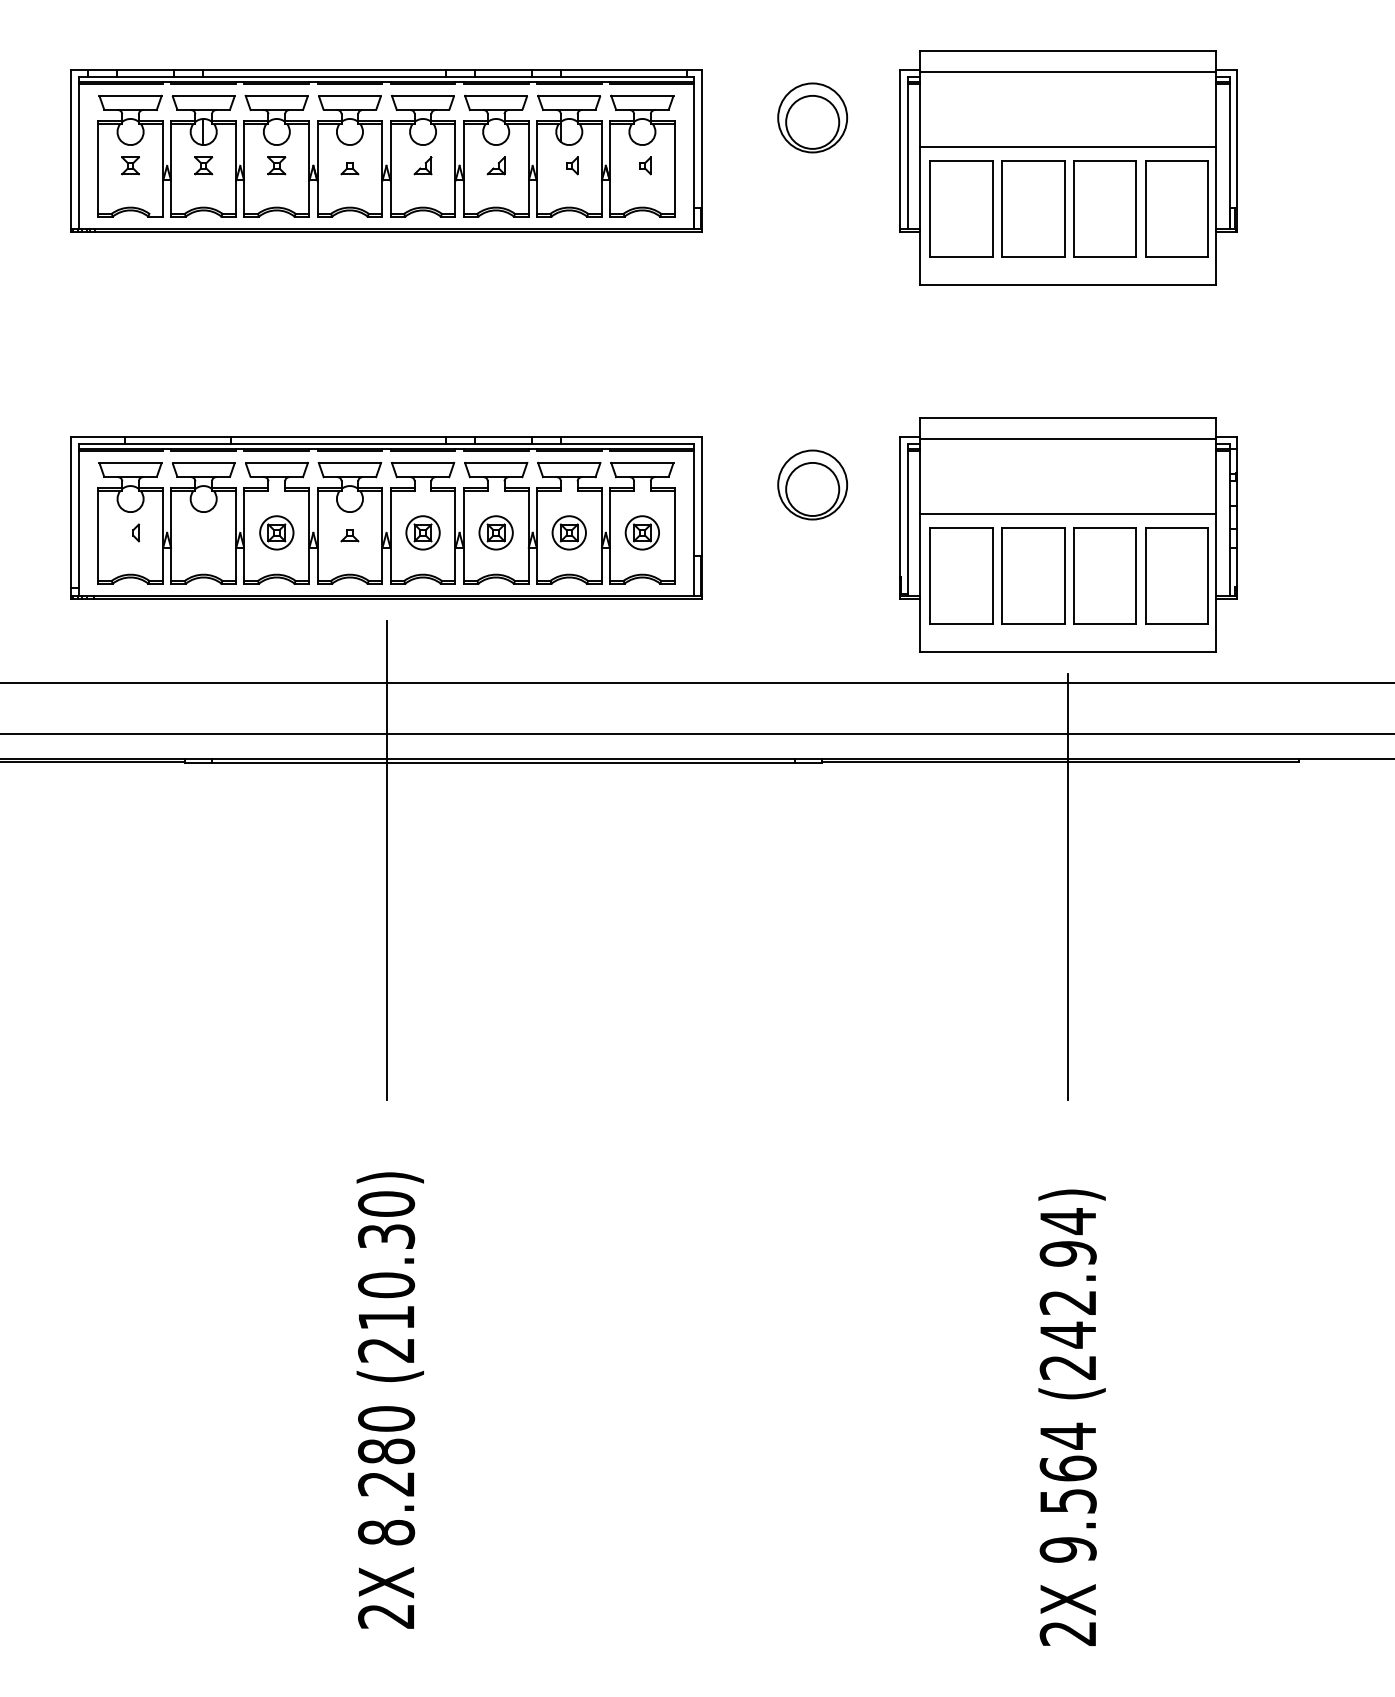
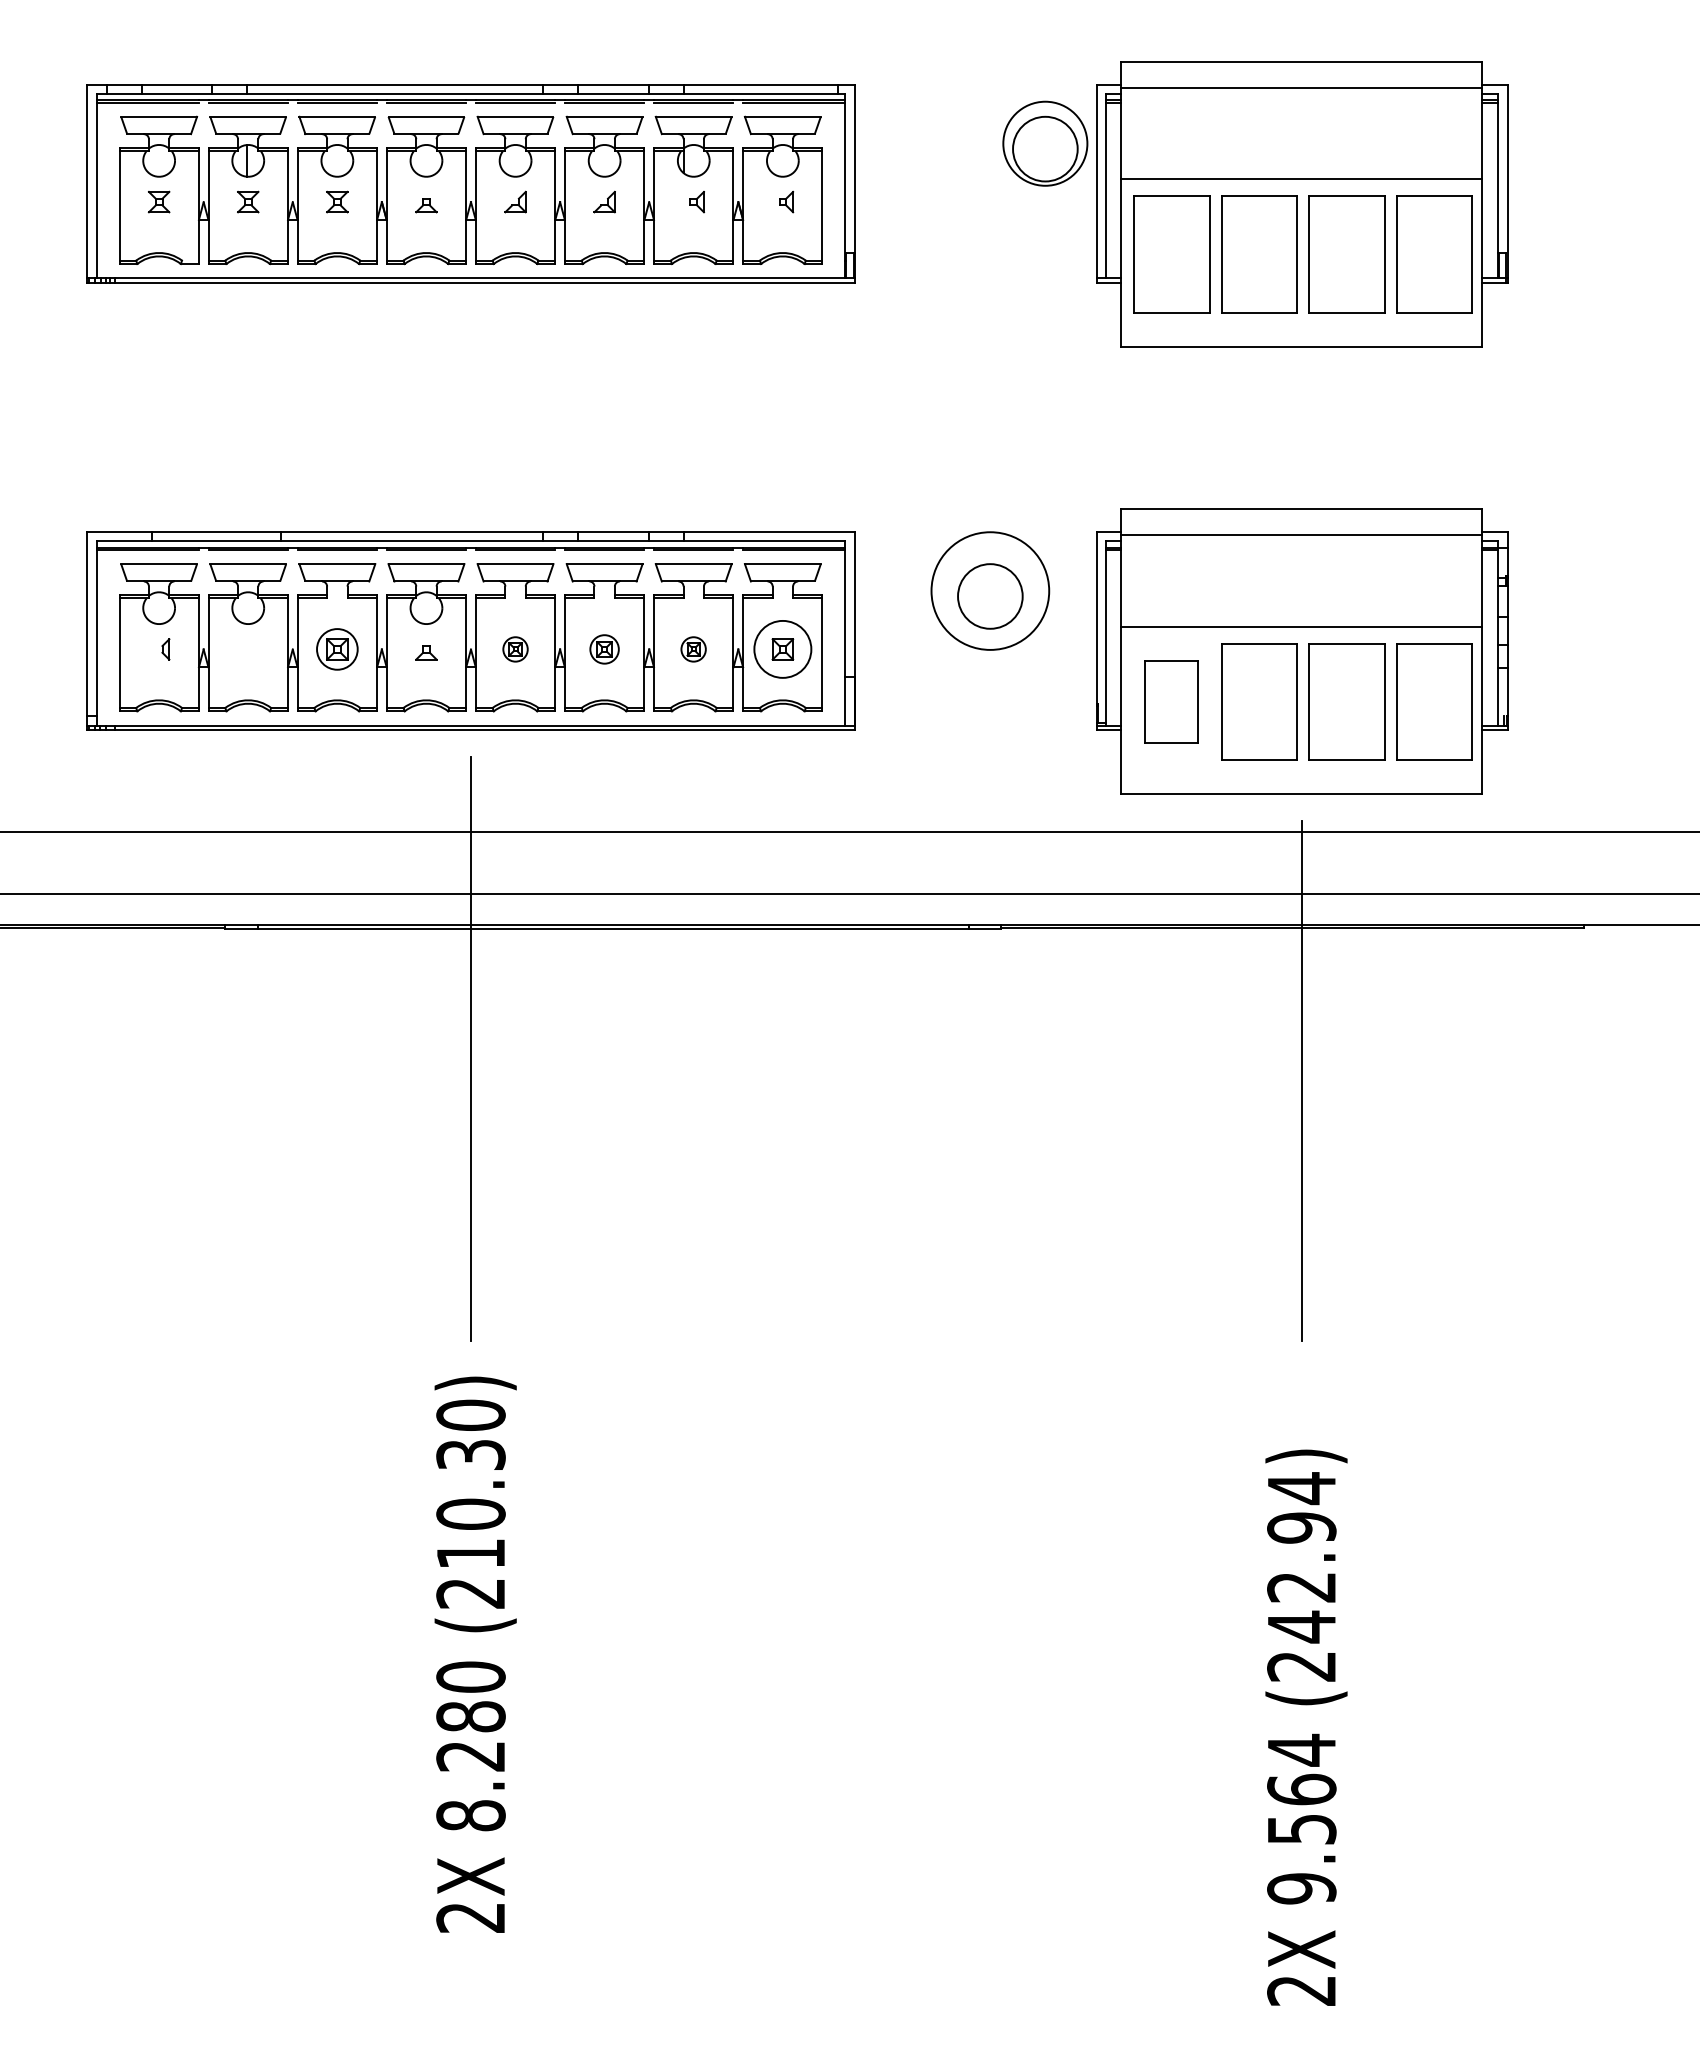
part: (812, 117) -> (1045, 143), moved
circle: (812, 485) -> (990, 591), size x1.4
part: (423, 532) -> (515, 649), size x0.6
part: (496, 532) -> (604, 649), size x0.7
part: (569, 532) -> (693, 649), size x0.6
circle: (642, 532) -> (782, 649), size x1.4
part: (961, 575) -> (1171, 701), size x0.7
text: (390, 1400) -> (475, 1654), moved

